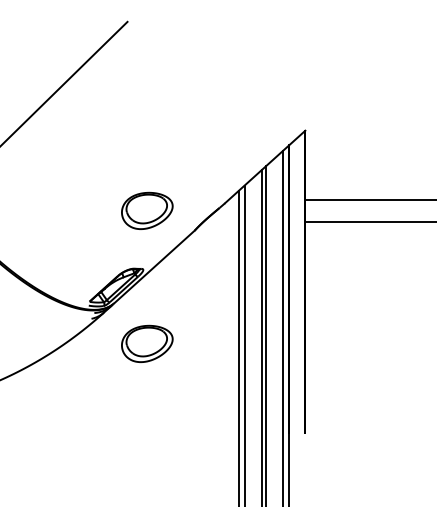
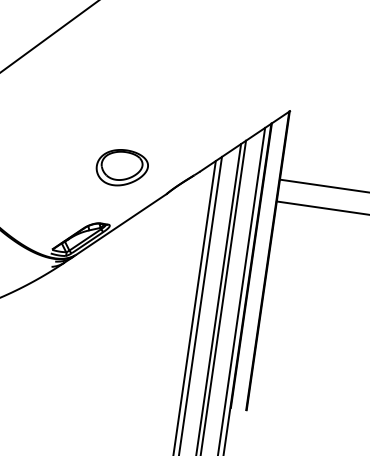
part: (147, 343) -> (103, 299), removed

